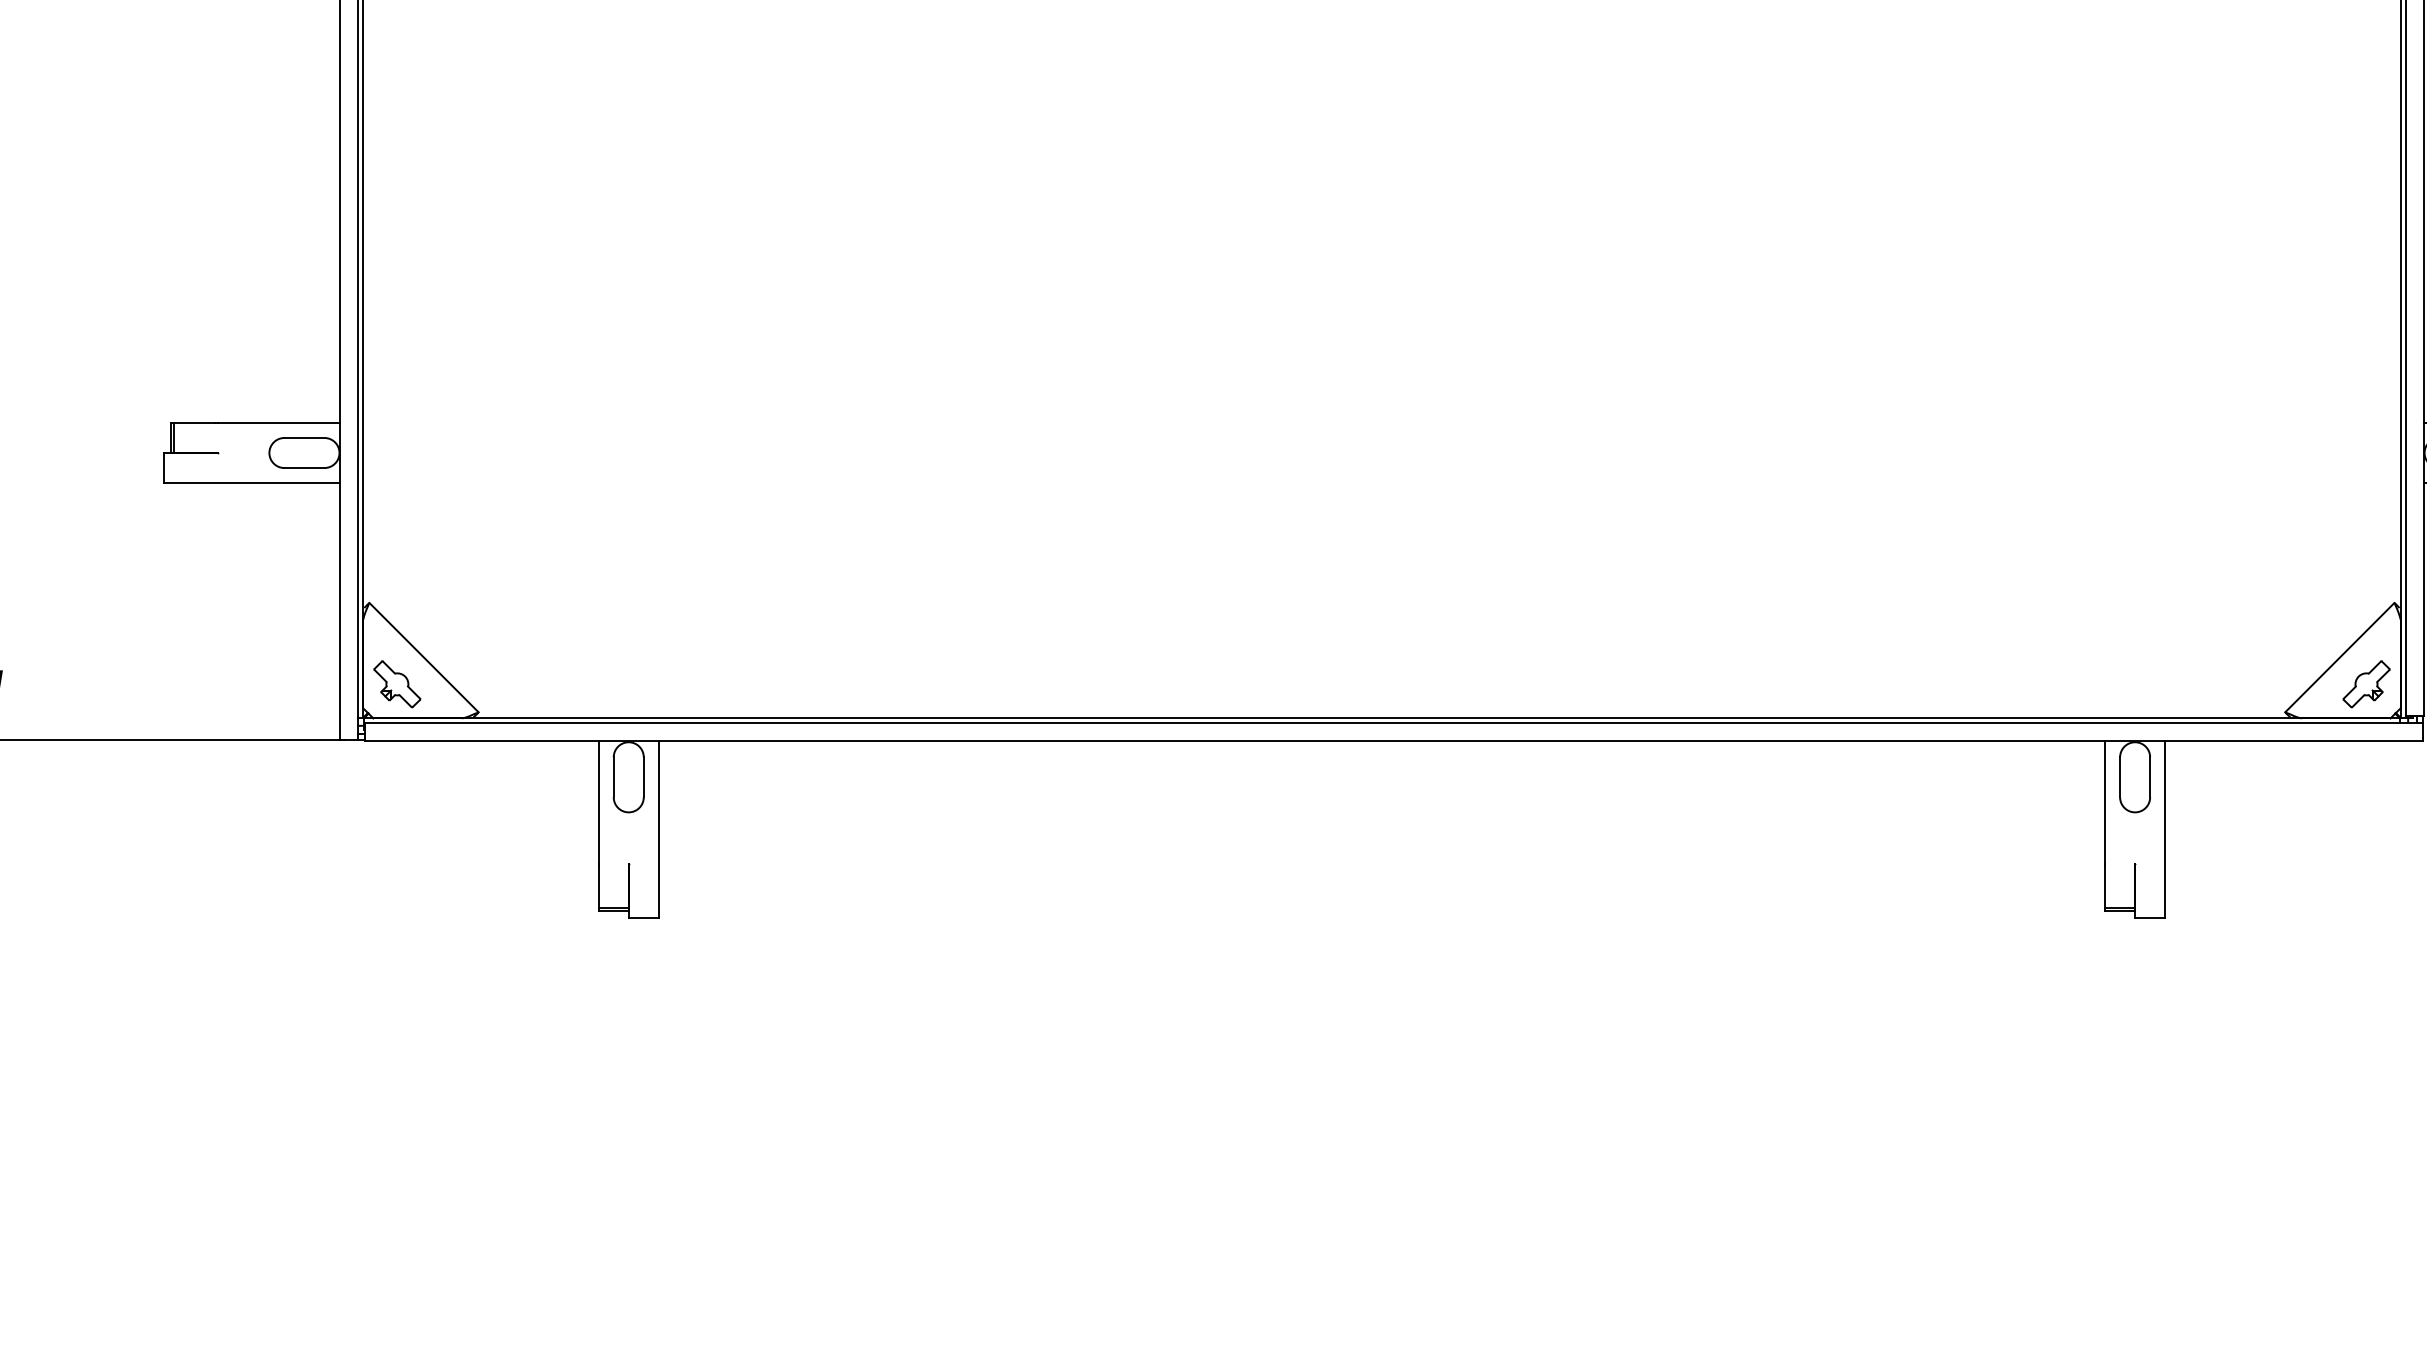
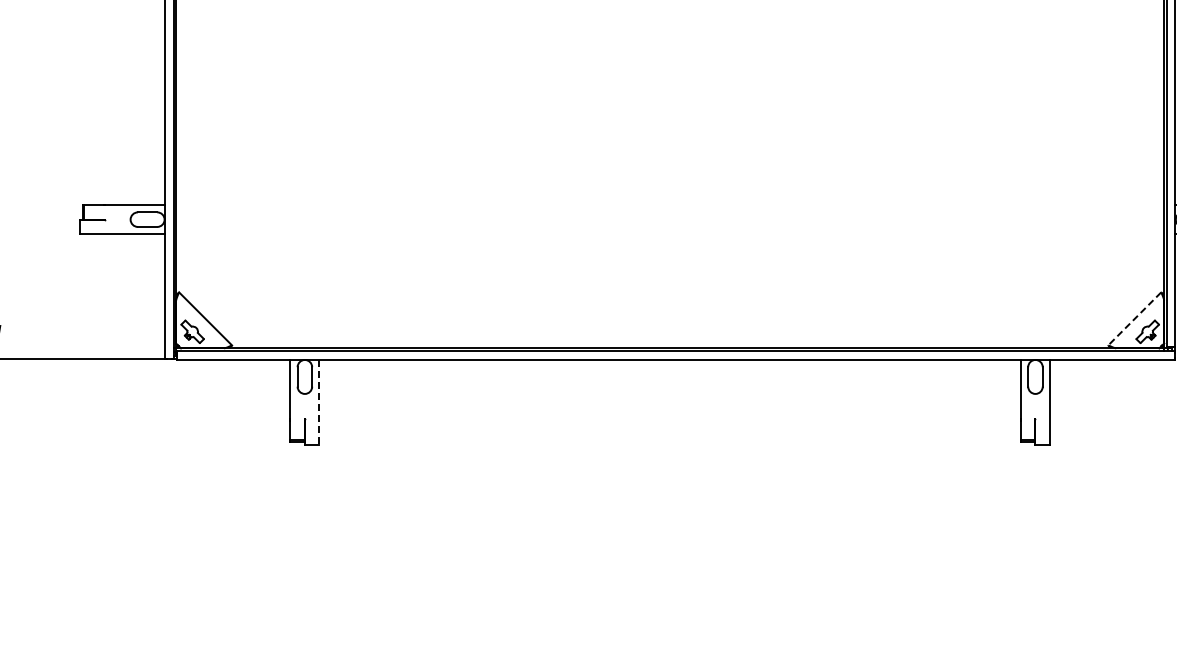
line: (2339, 658) -> (1134, 319), solid -> dashed
line: (658, 829) -> (319, 402), solid -> dashed

